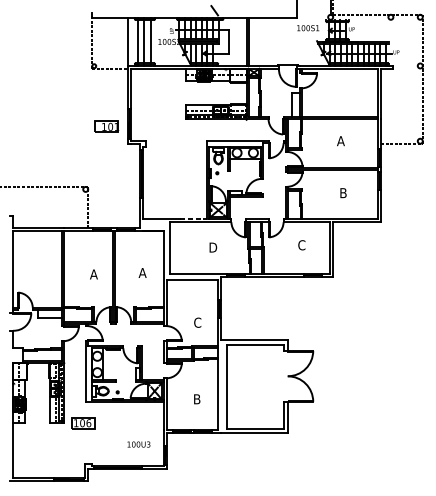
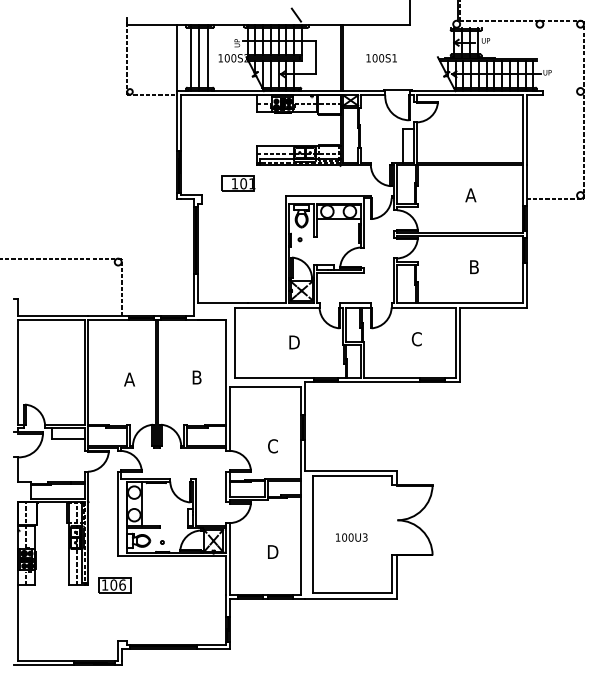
text: (308, 28) -> (381, 58), moved
part: (106, 126) -> (238, 183), moved
line: (193, 219) -> (267, 303), dashed -> solid
text: (142, 272) -> (196, 377), A -> B
text: (198, 399) -> (273, 552), B -> D
text: (138, 444) -> (351, 537), moved

